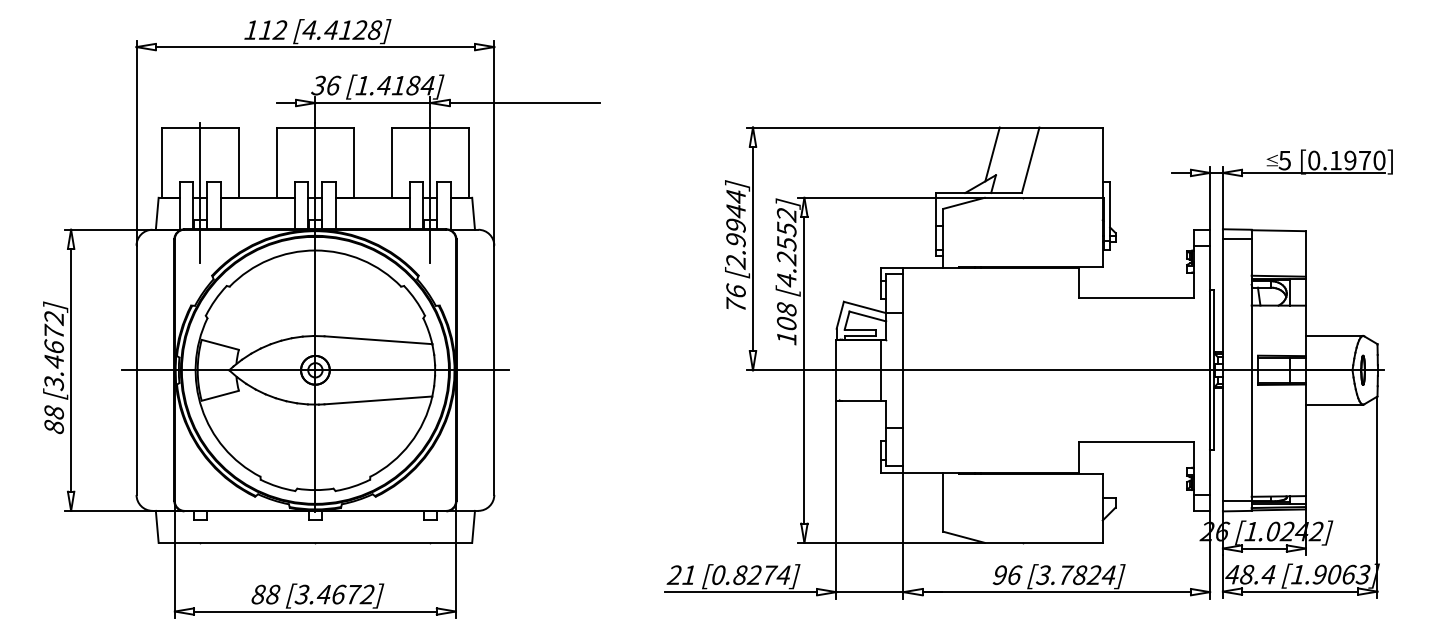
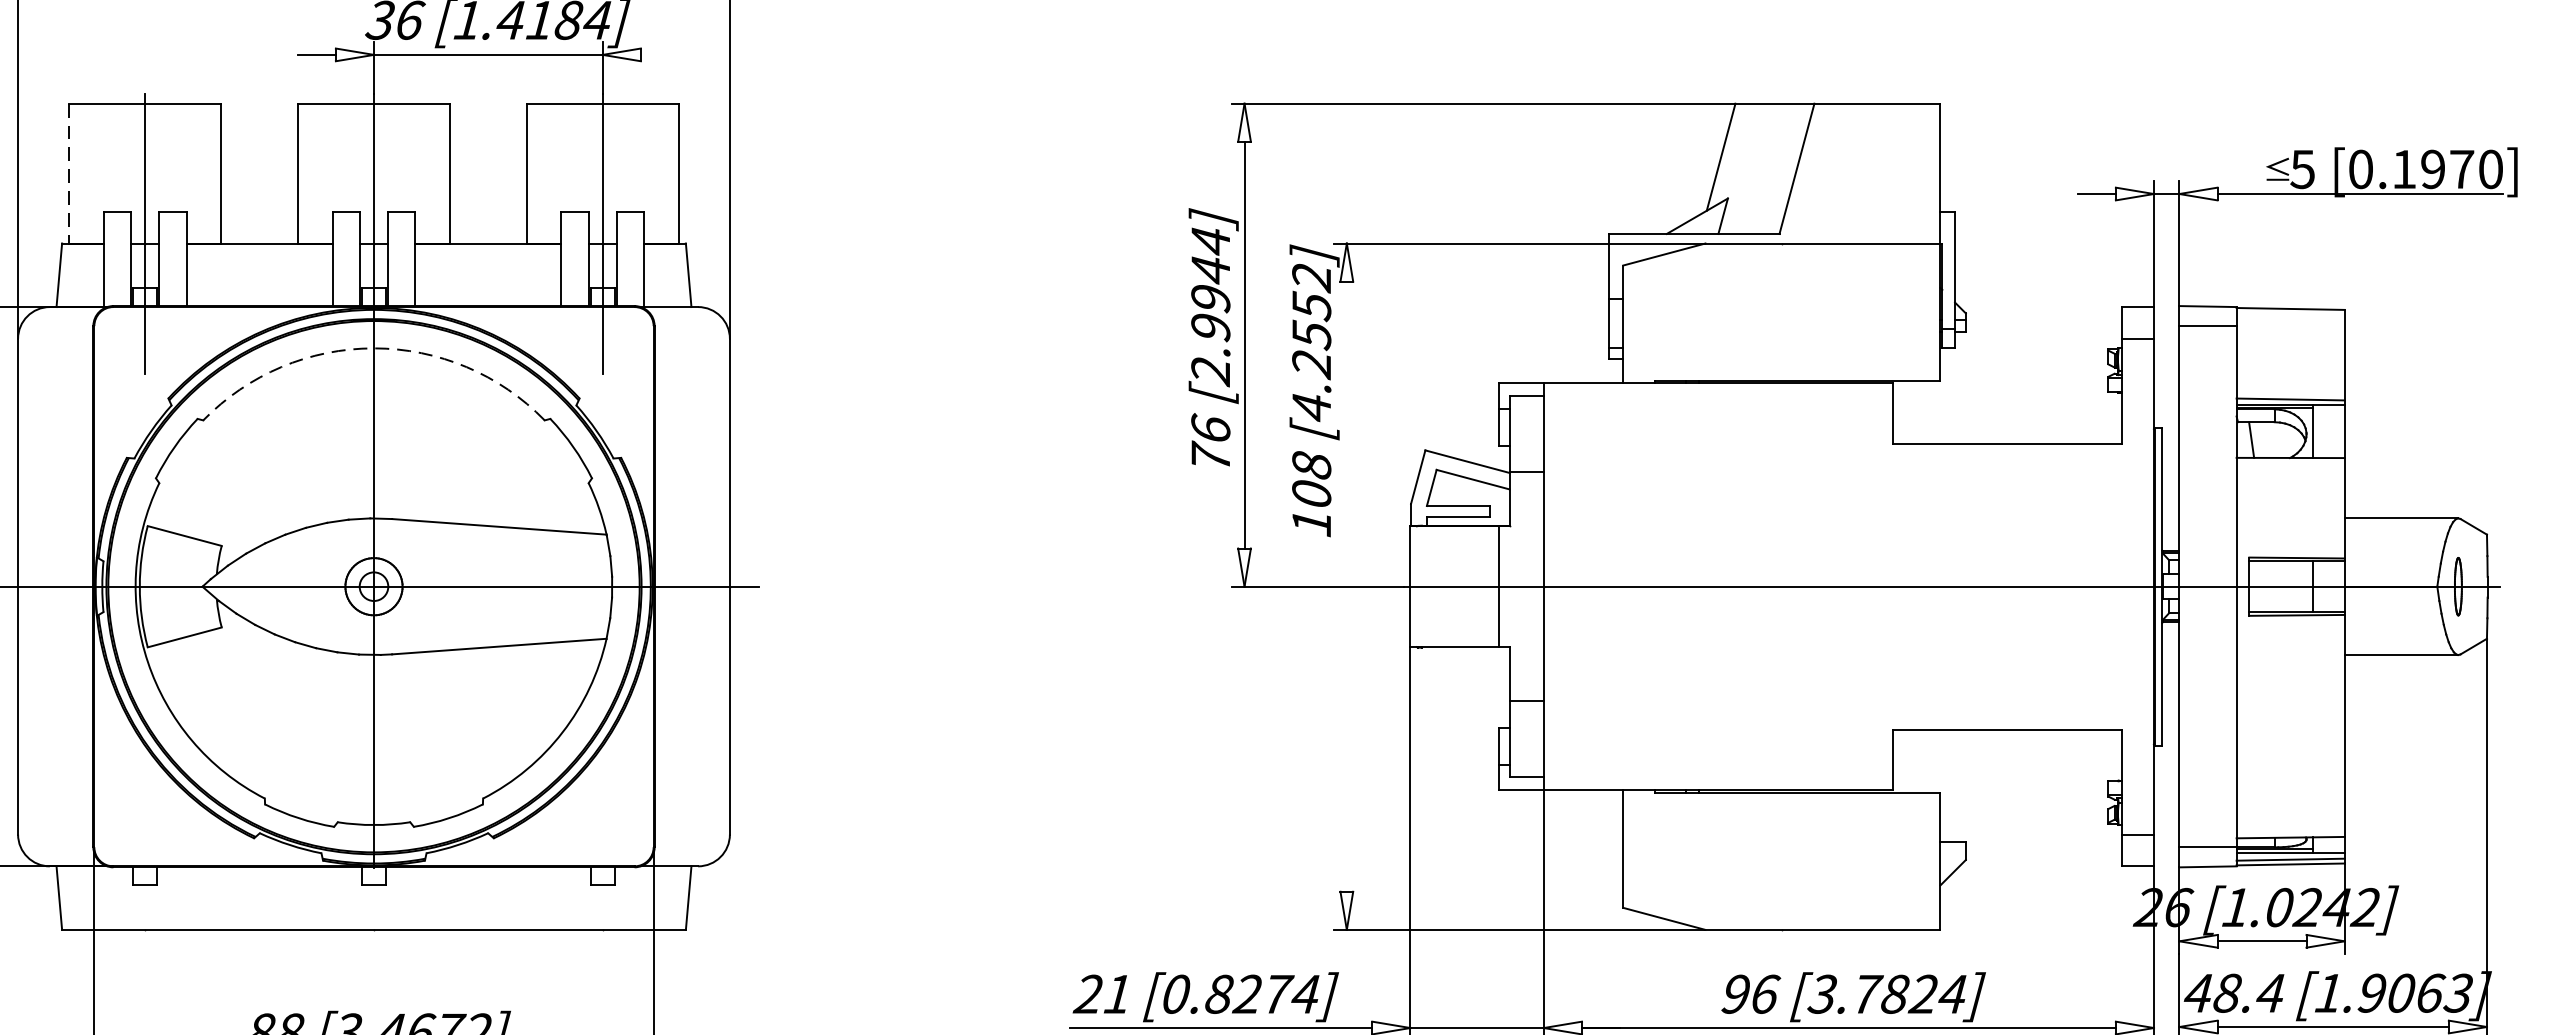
line: (524, 103) -> (789, 55), removed
line: (162, 163) -> (69, 175), solid -> dashed
arc: (315, 250) -> (374, 348), solid -> dashed
line: (804, 369) -> (1347, 585), removed

